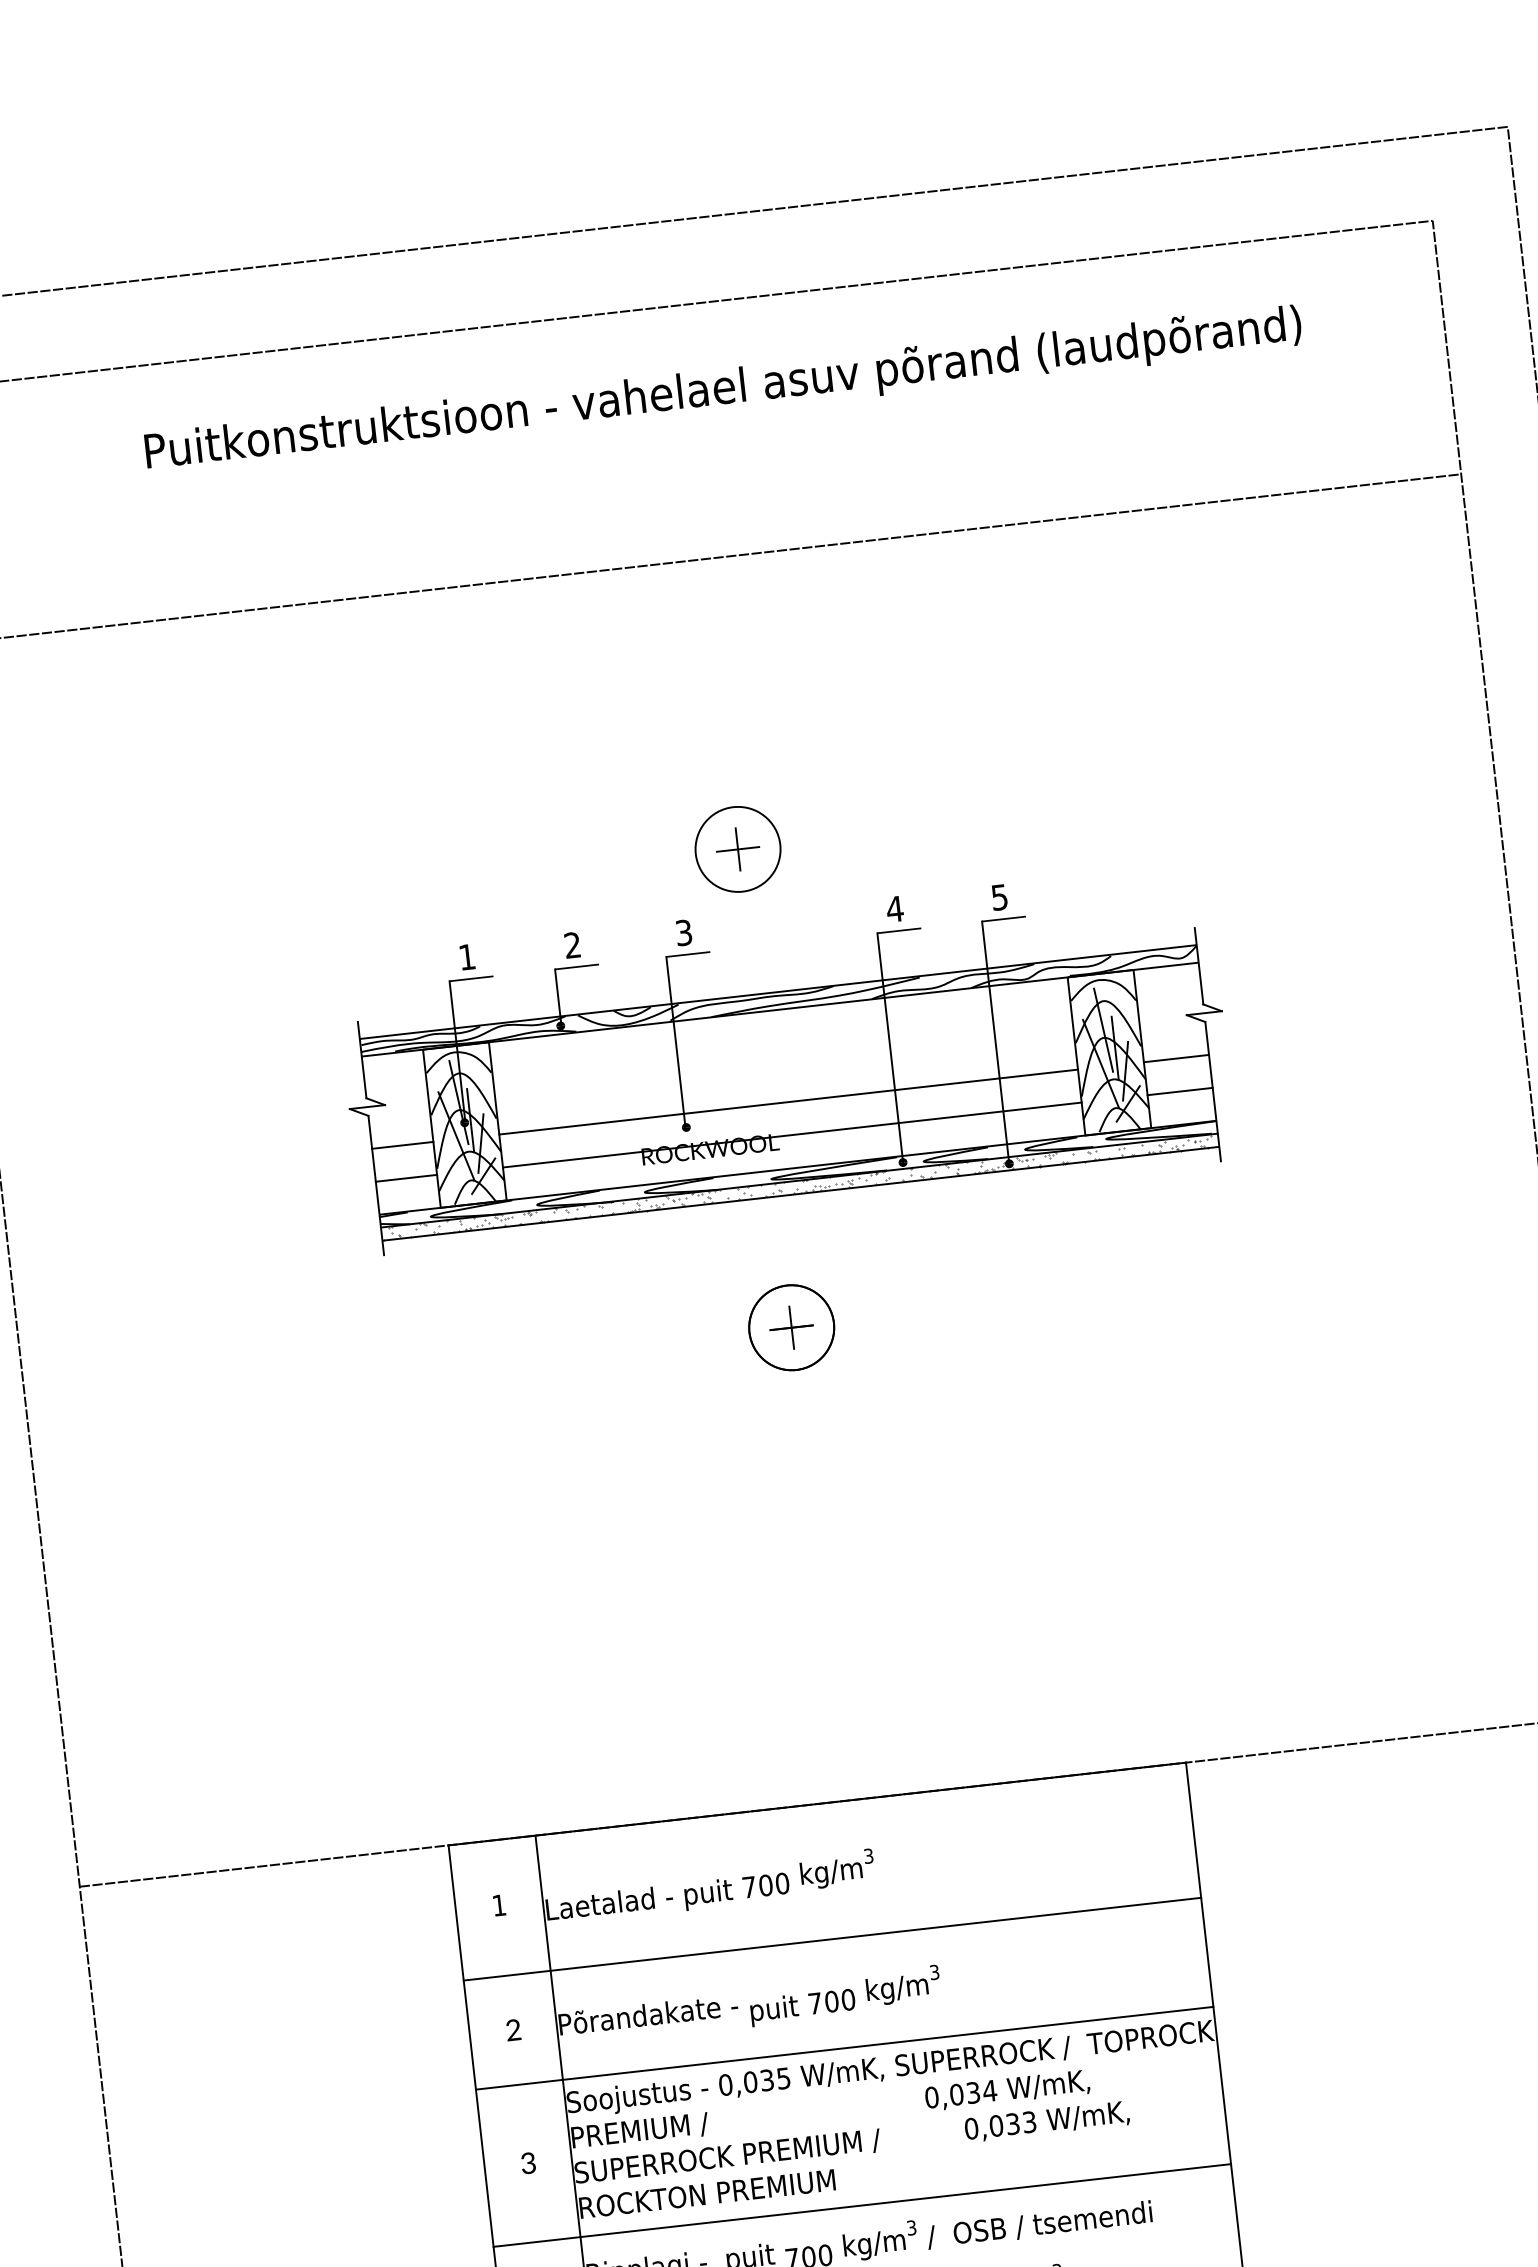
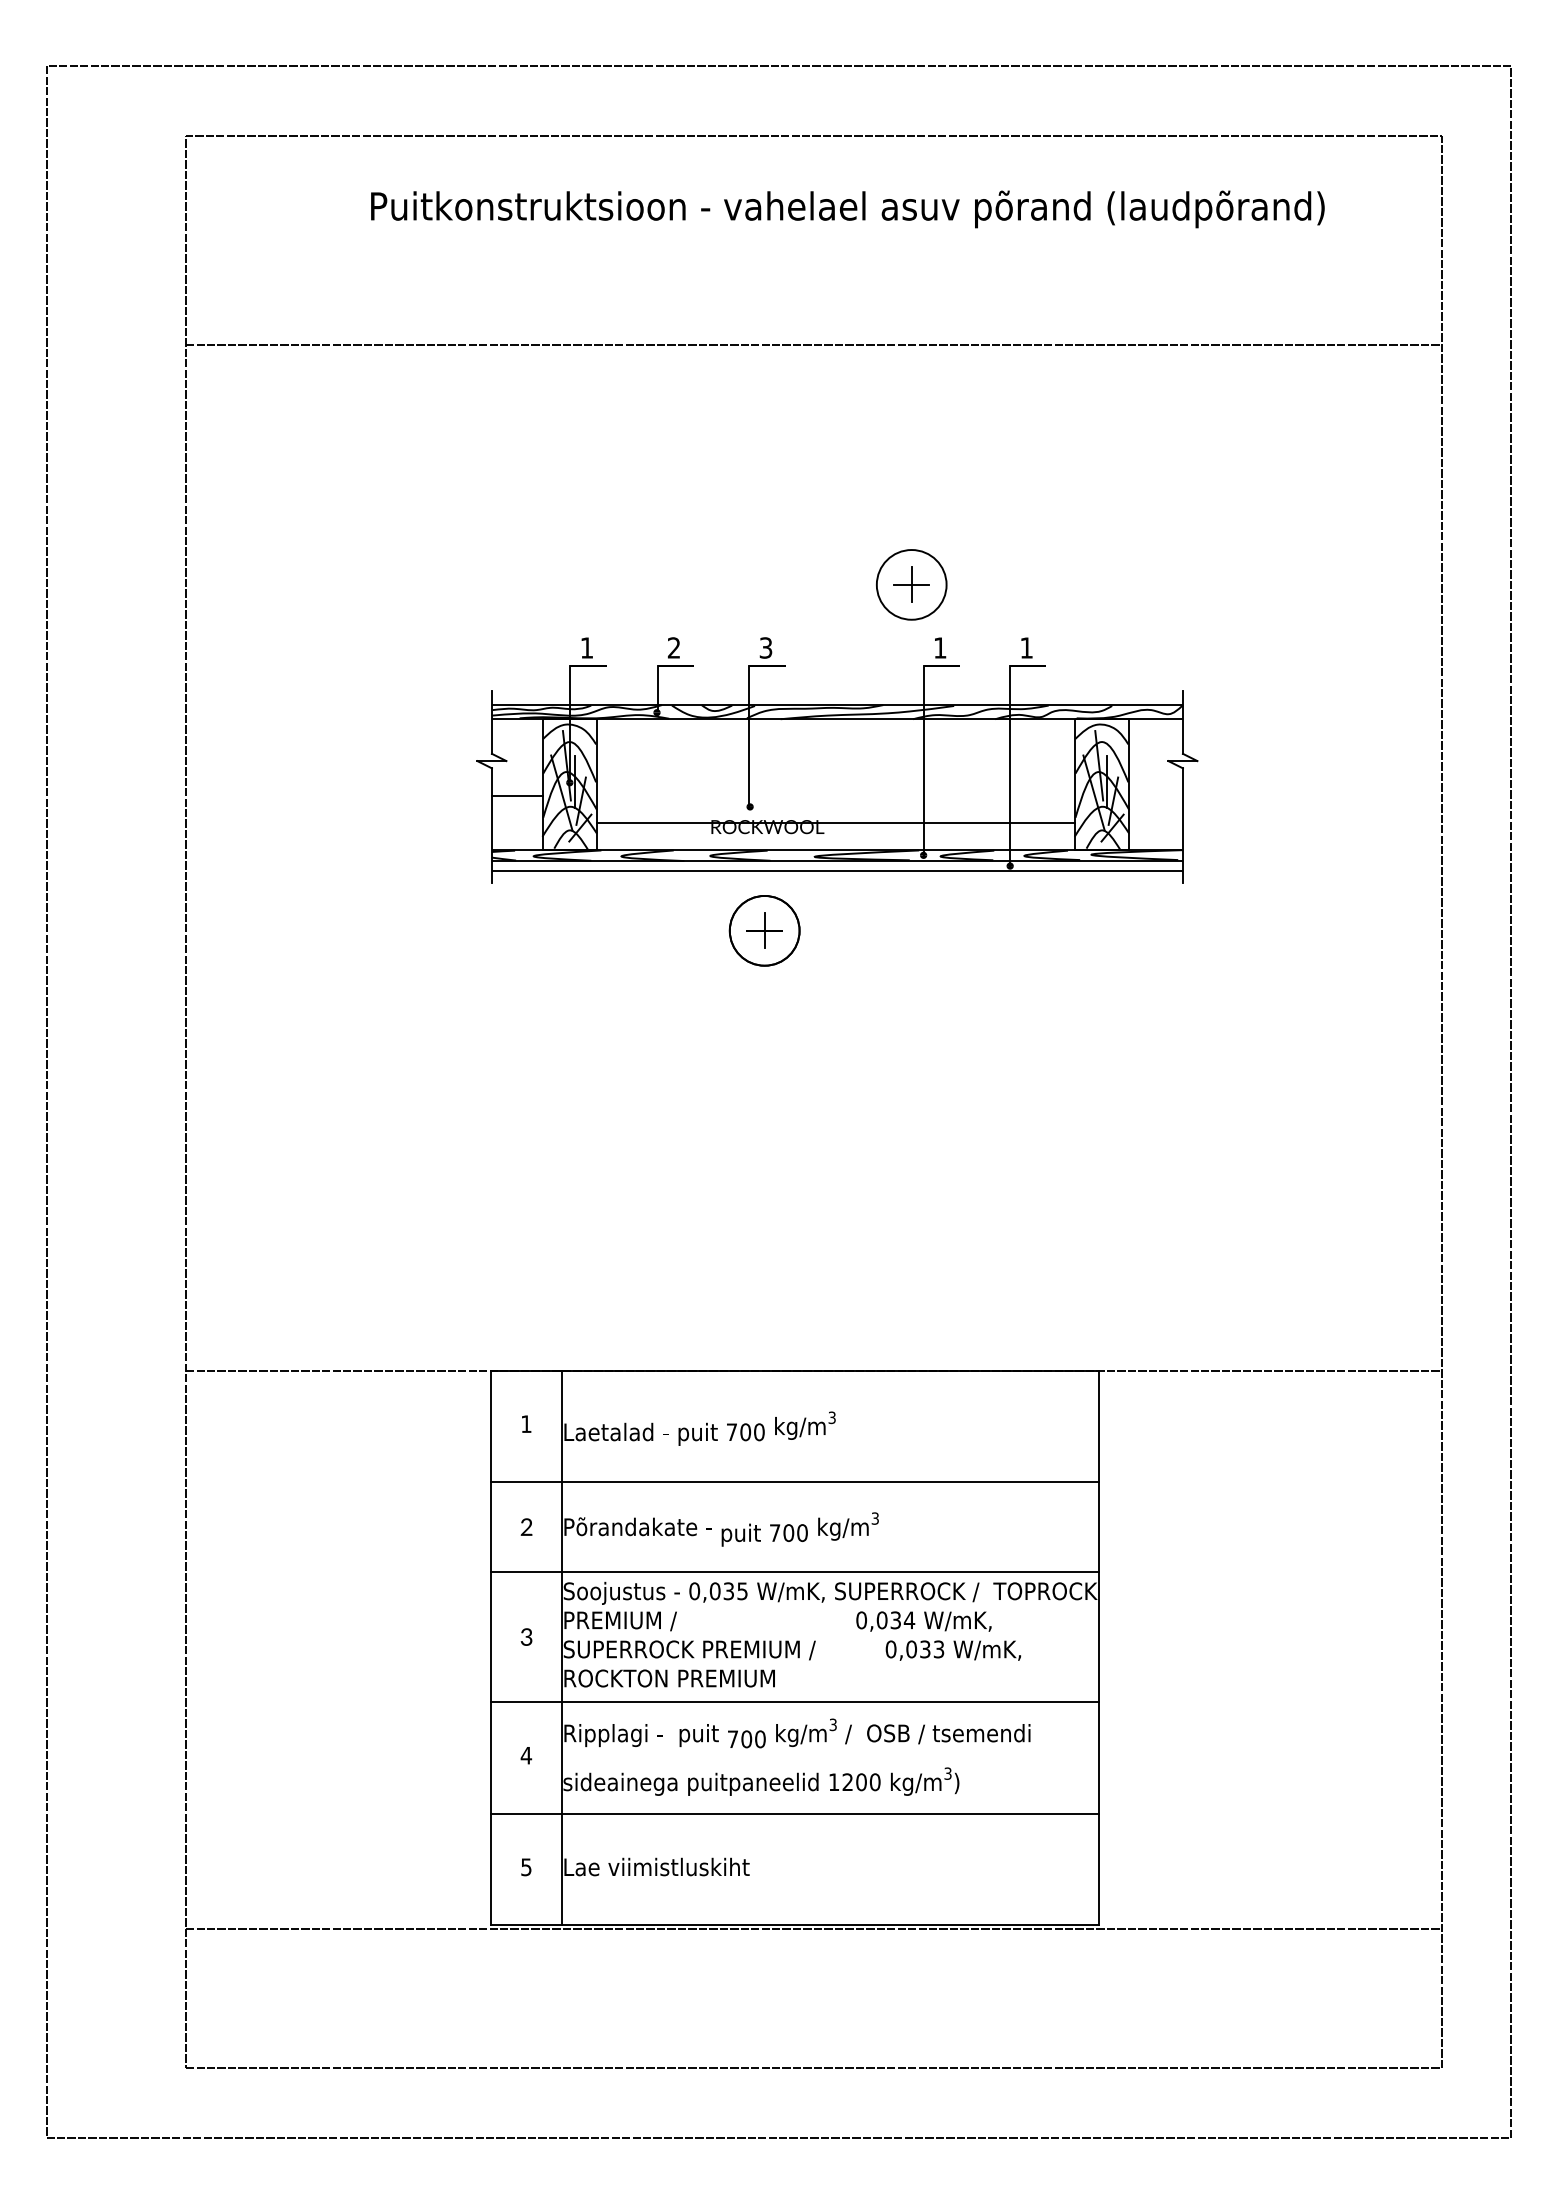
part: (737, 848) -> (911, 584), moved
text: (999, 896) -> (1026, 647), 5 -> 1
text: (895, 908) -> (940, 647), 4 -> 1
line: (1175, 1058) -> (1155, 795), removed
line: (1179, 1091) -> (1155, 822), removed
line: (788, 1102) -> (835, 795), removed
line: (405, 1178) -> (516, 822), removed
hatch: (796, 1186) -> (834, 865), removed
part: (791, 1327) -> (764, 930), moved

